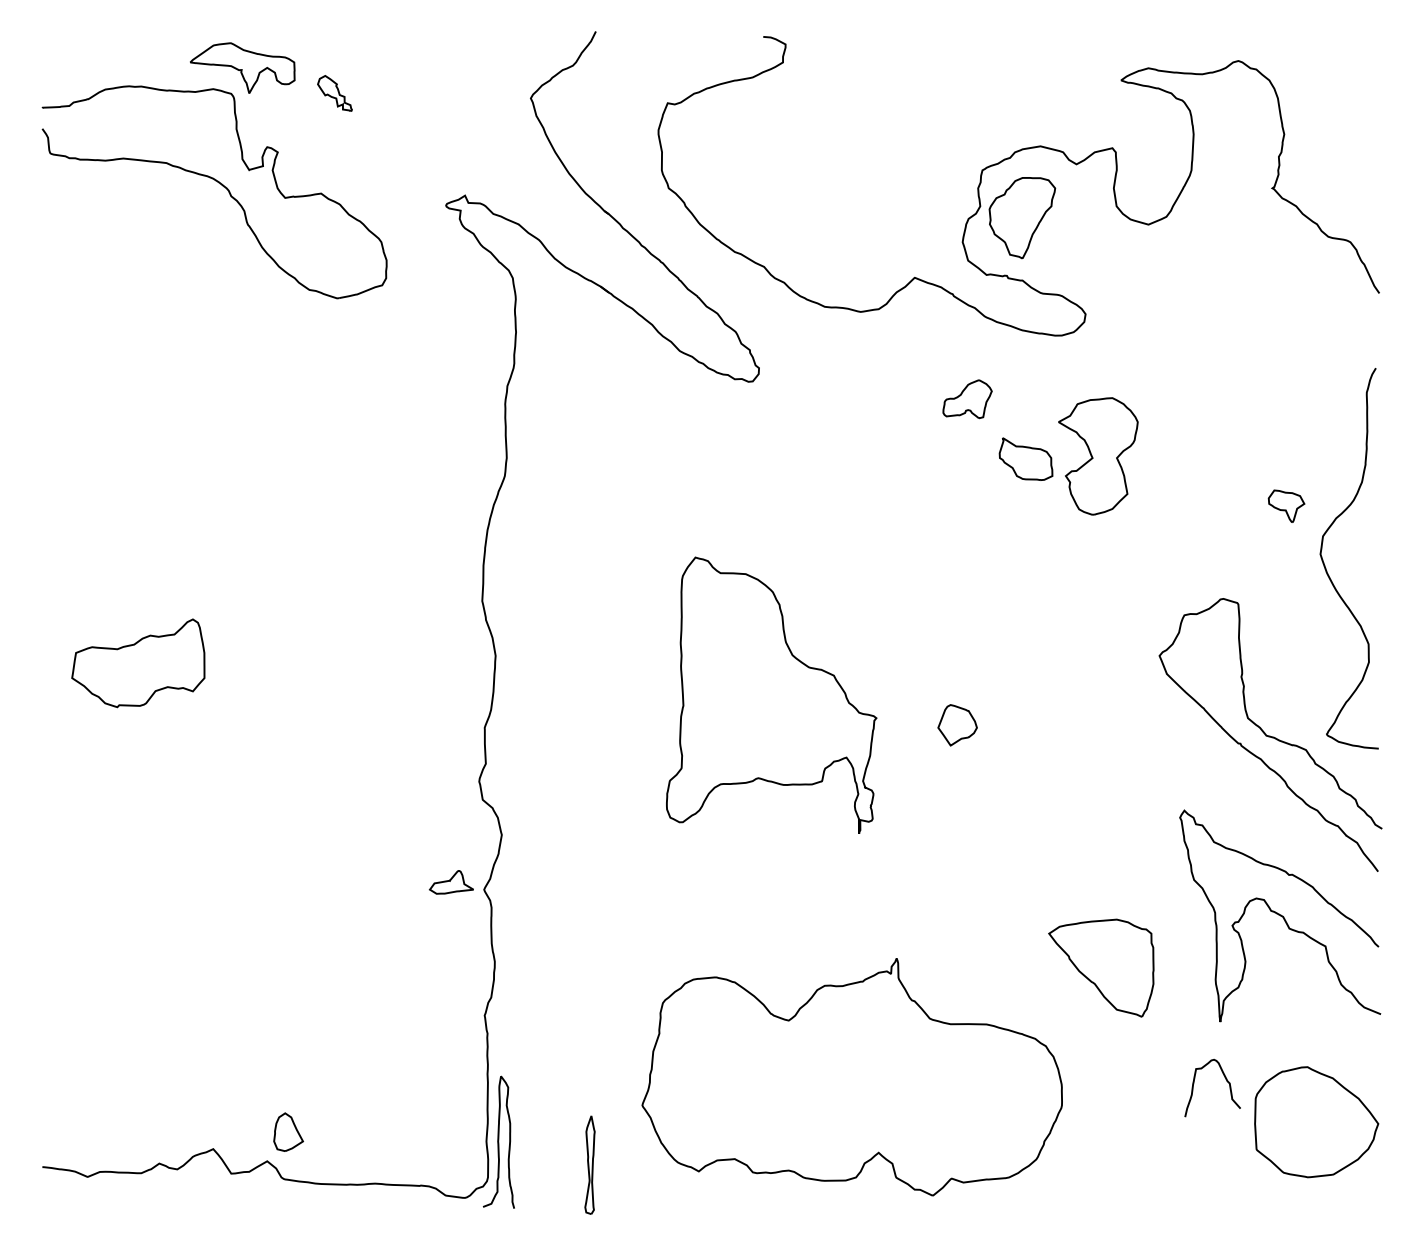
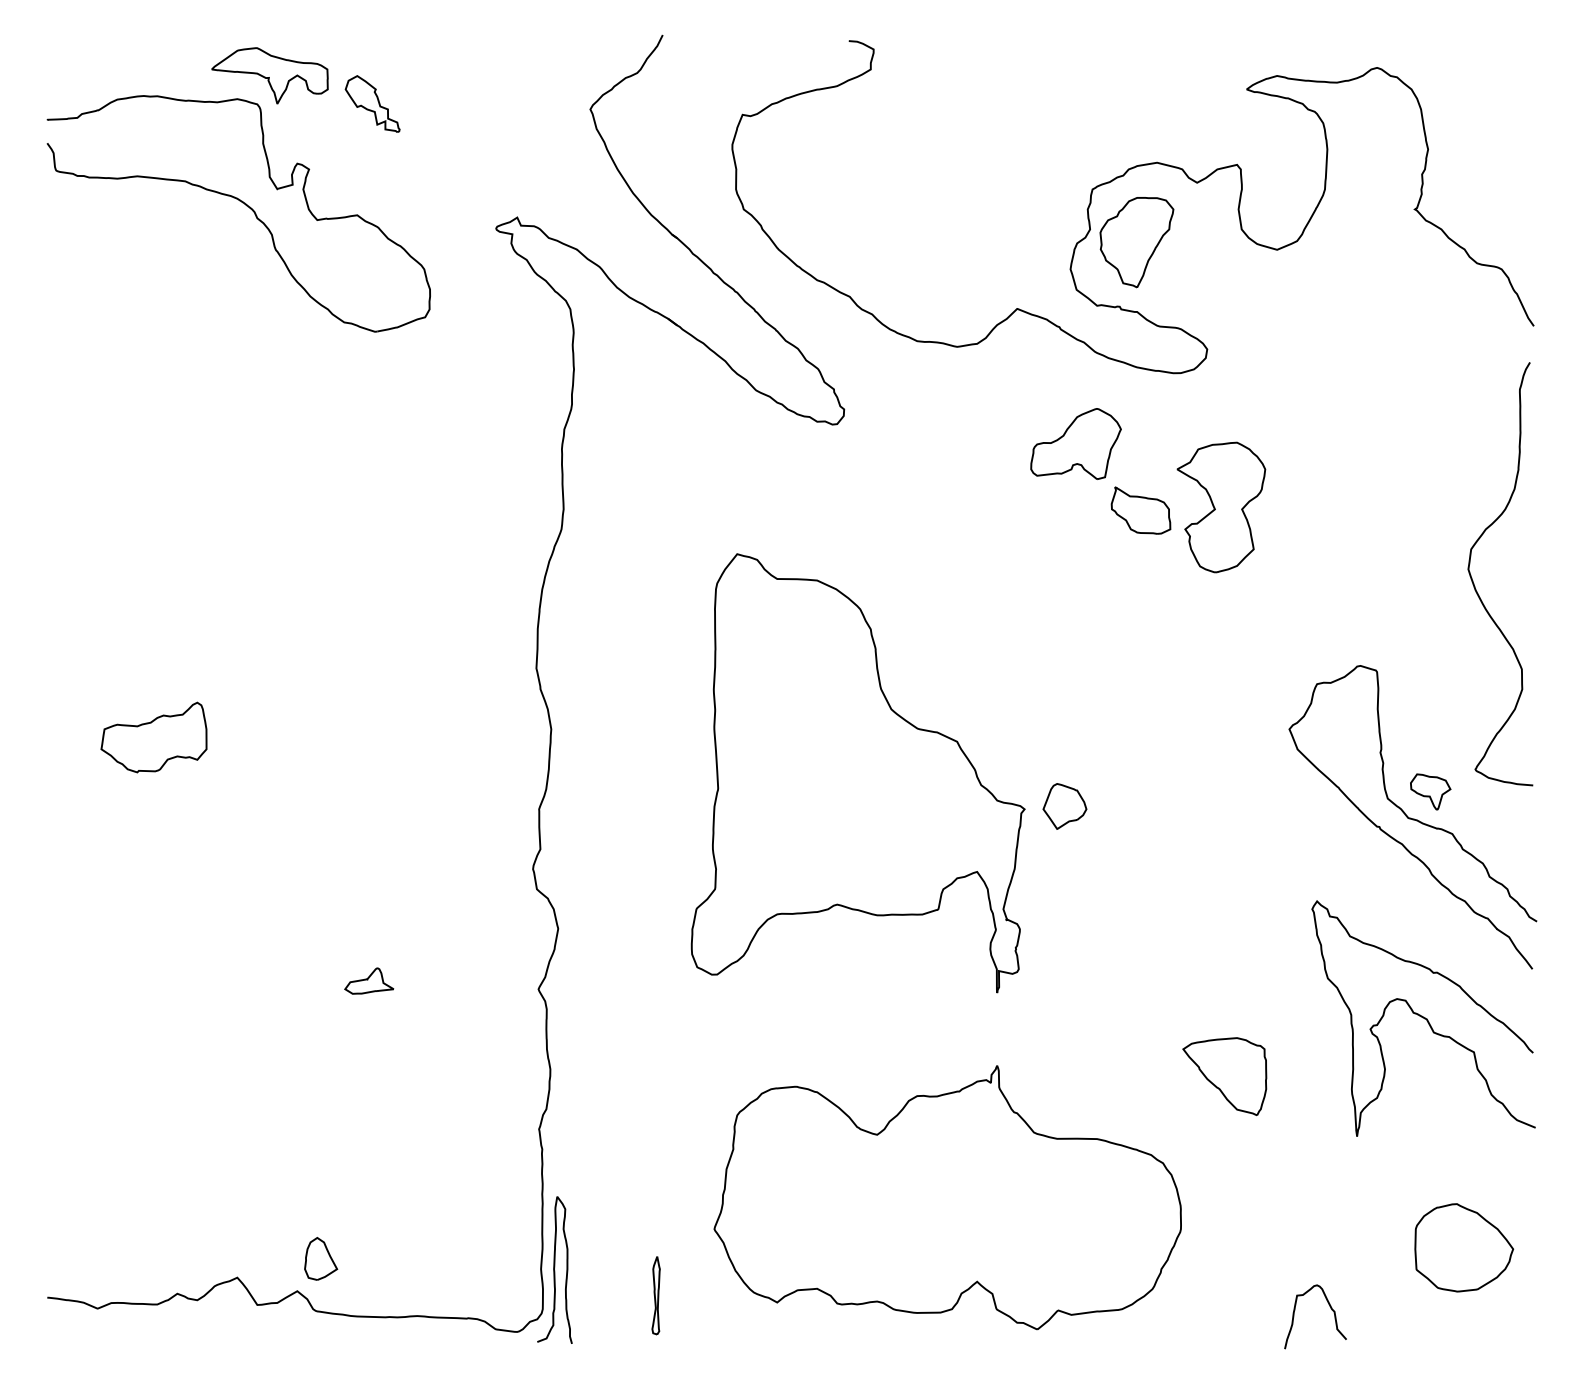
part: (334, 93) -> (372, 103), size x1.43
part: (967, 398) -> (1075, 443), size x1.67
part: (1286, 505) -> (1430, 791), moved
curve: (1325, 567) -> (1474, 583), moved
part: (137, 663) -> (153, 737), size x0.71
part: (771, 695) -> (857, 773), size x1.43
part: (451, 881) -> (369, 980), moved
part: (1101, 968) -> (1224, 1076), size x0.71
curve: (1226, 1080) -> (1330, 1308), moved
part: (1316, 1121) -> (1464, 1247), size x0.71
part: (589, 1165) -> (655, 1295), size x0.71

